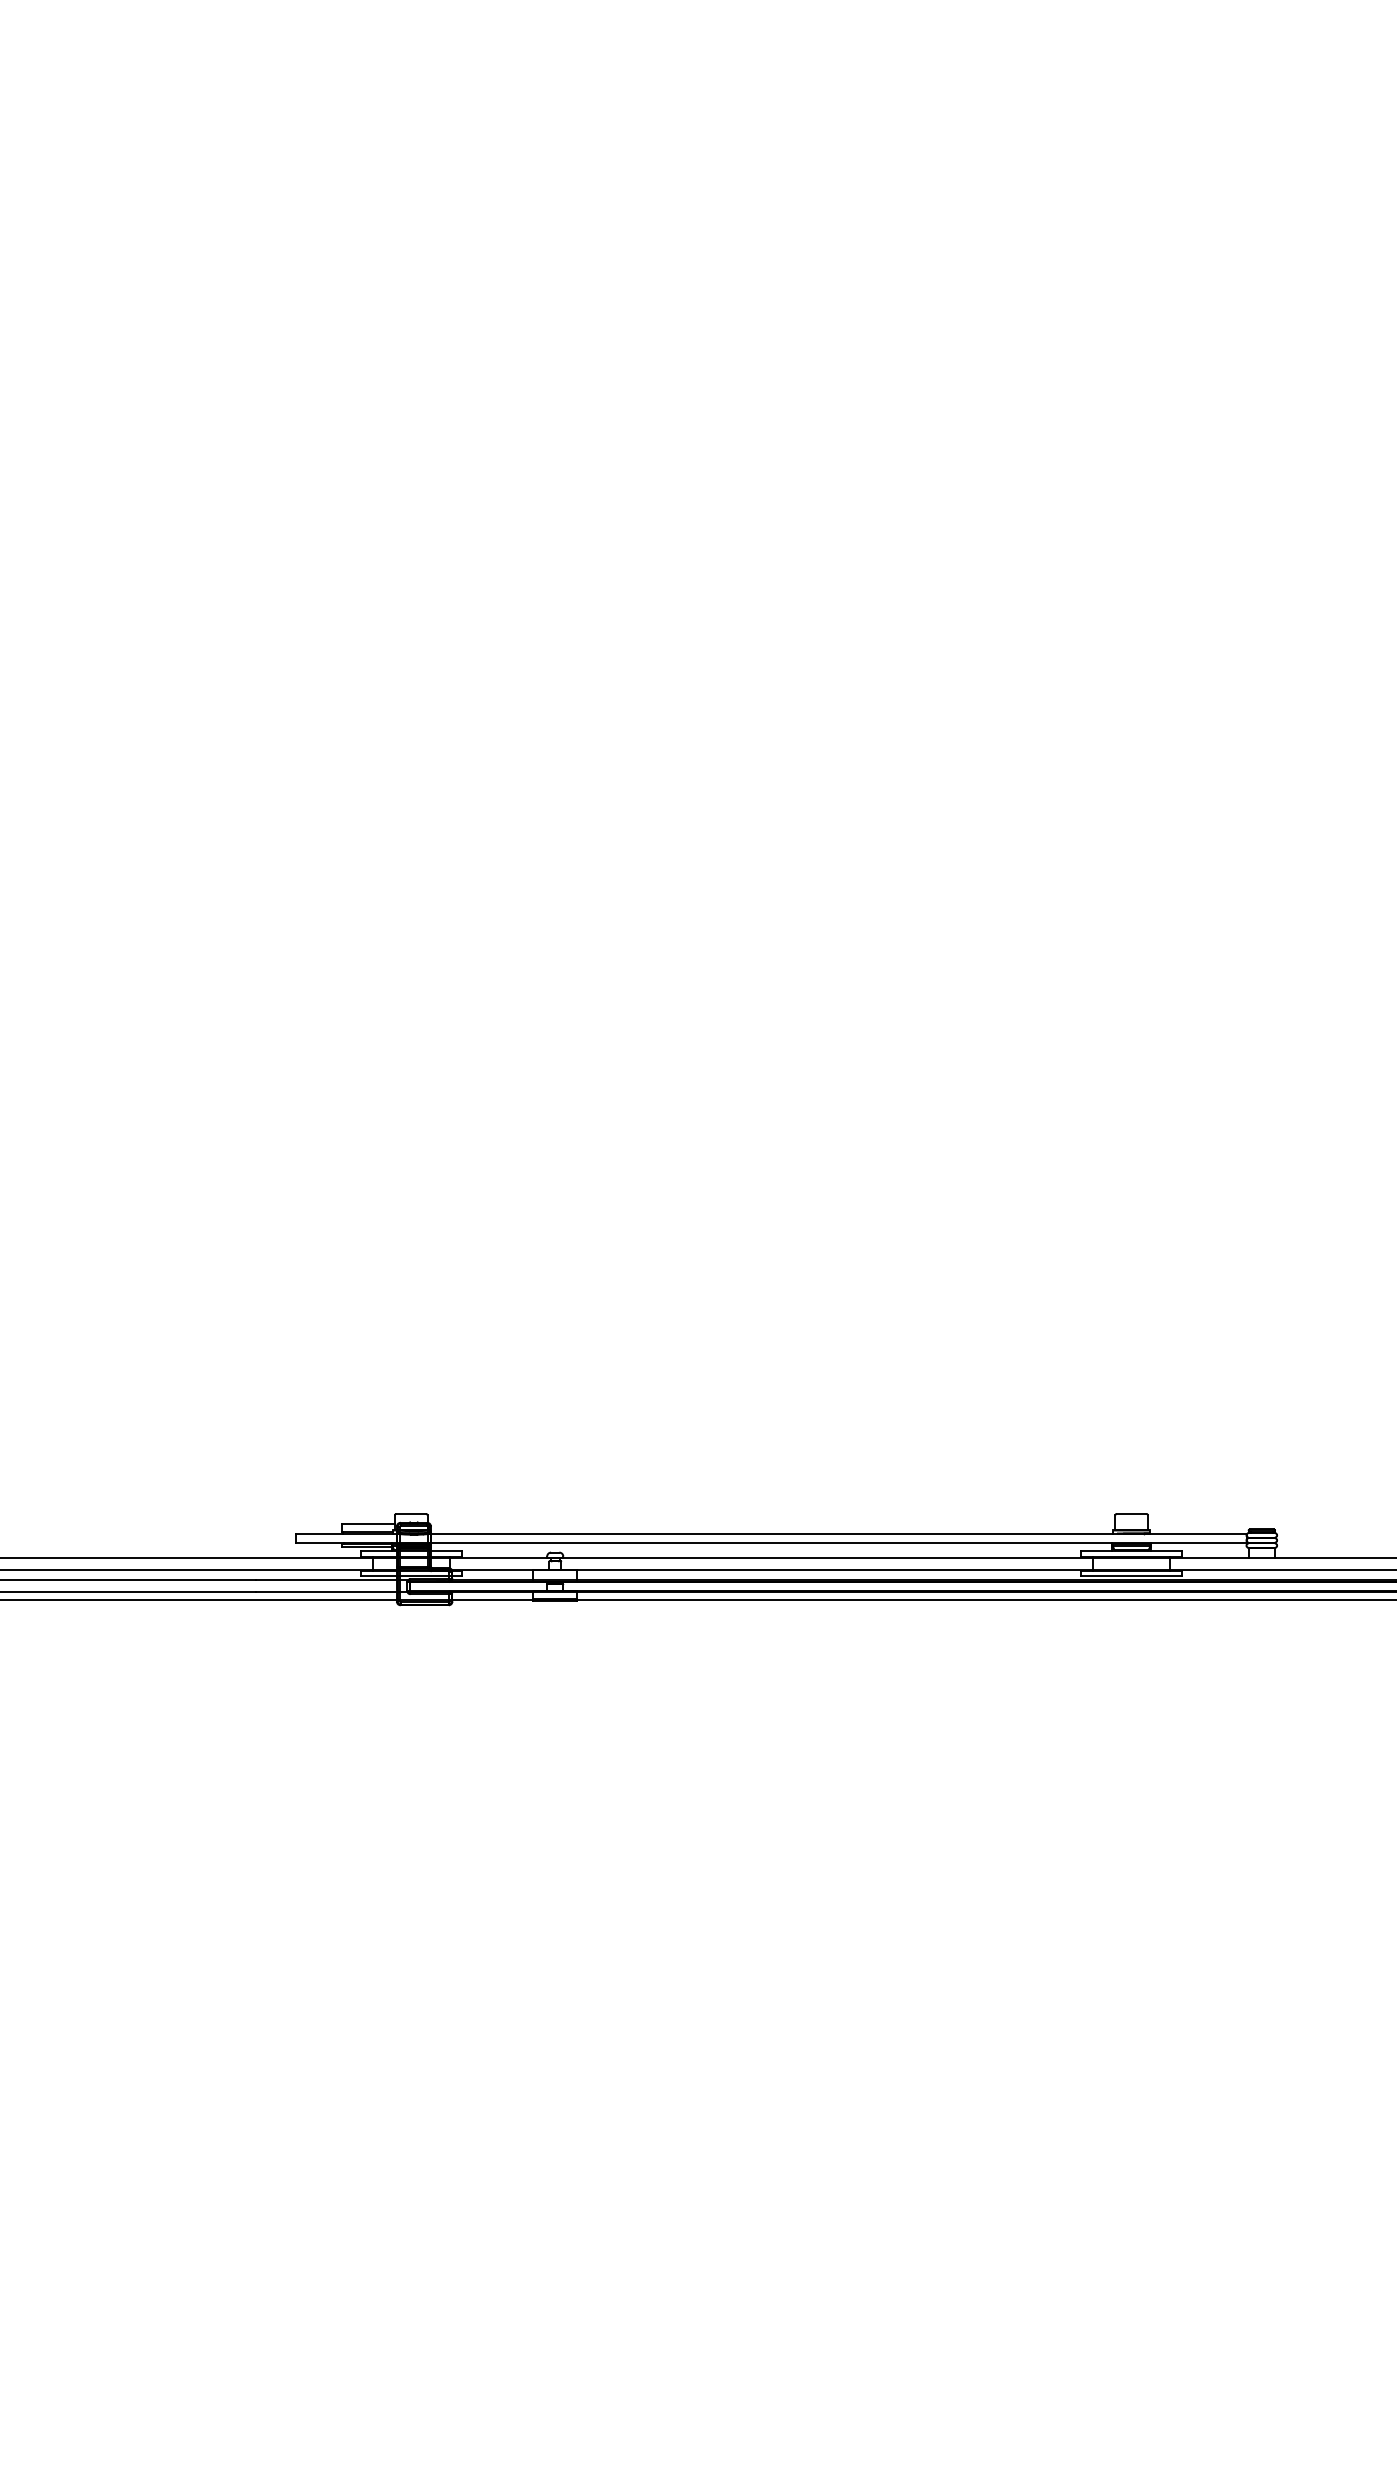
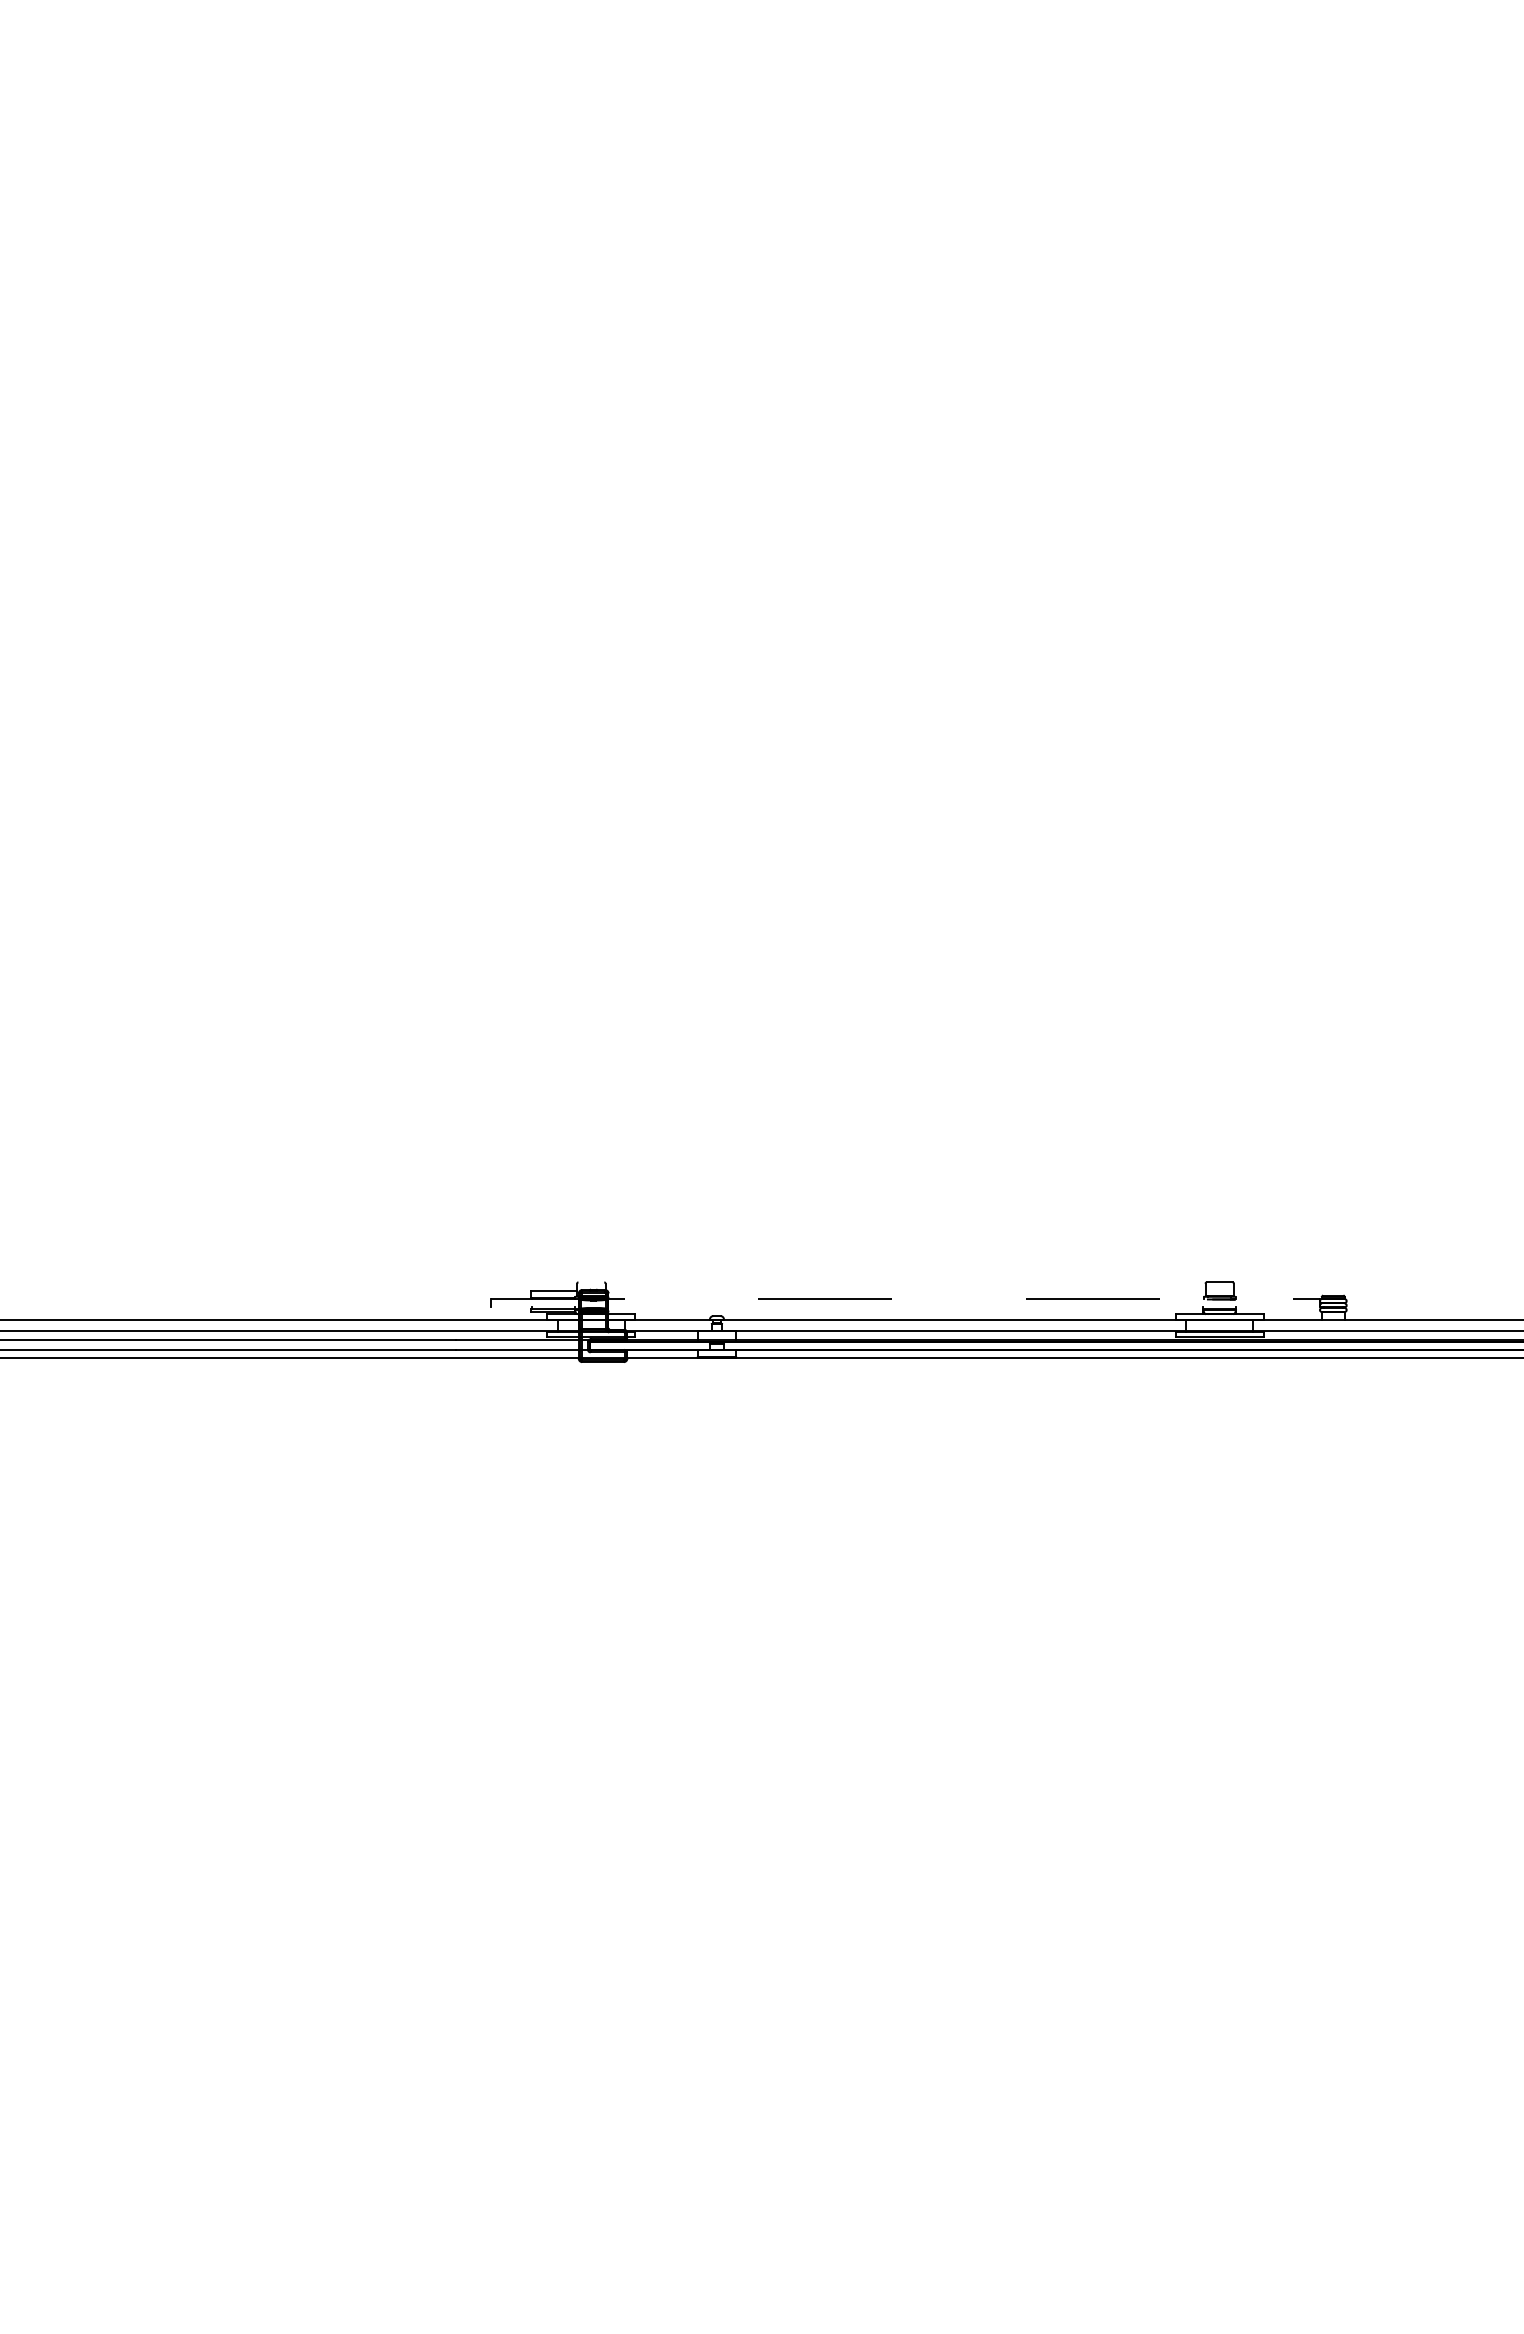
line: (411, 1514) -> (591, 1282), removed
line: (771, 1533) -> (905, 1299), solid -> dashed
line: (771, 1542) -> (905, 1307), removed

